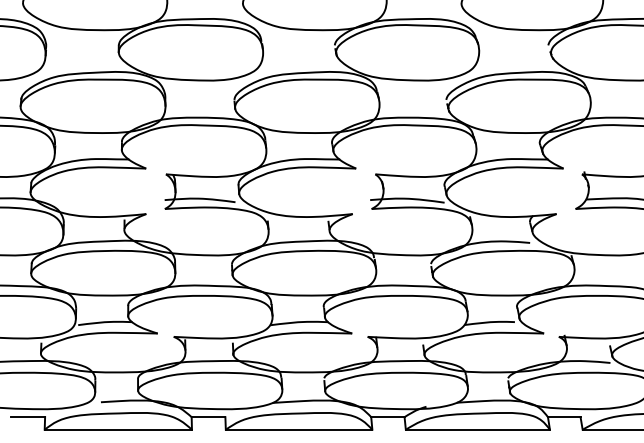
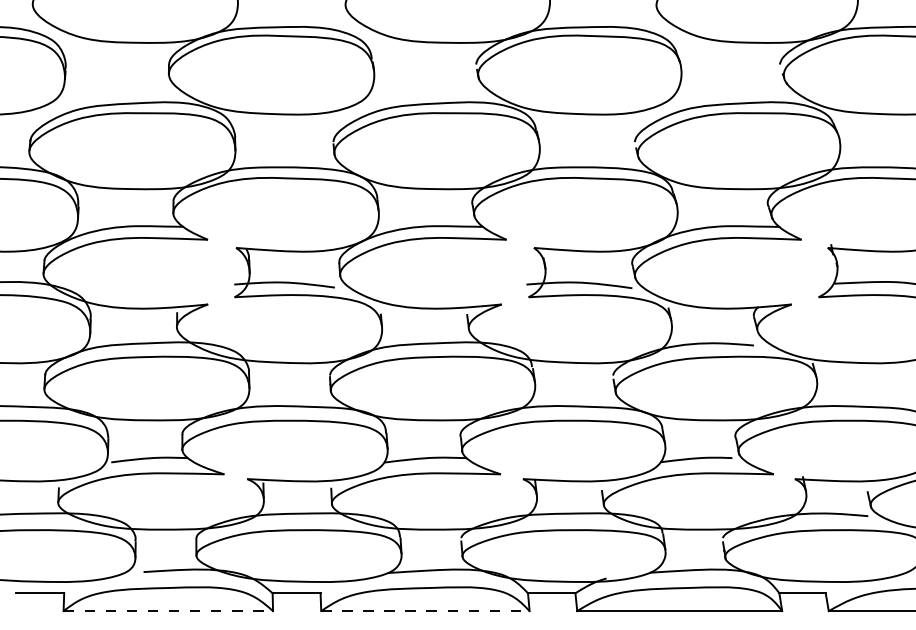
line: (118, 429) -> (168, 611), solid -> dashed
line: (299, 429) -> (425, 611), solid -> dashed

